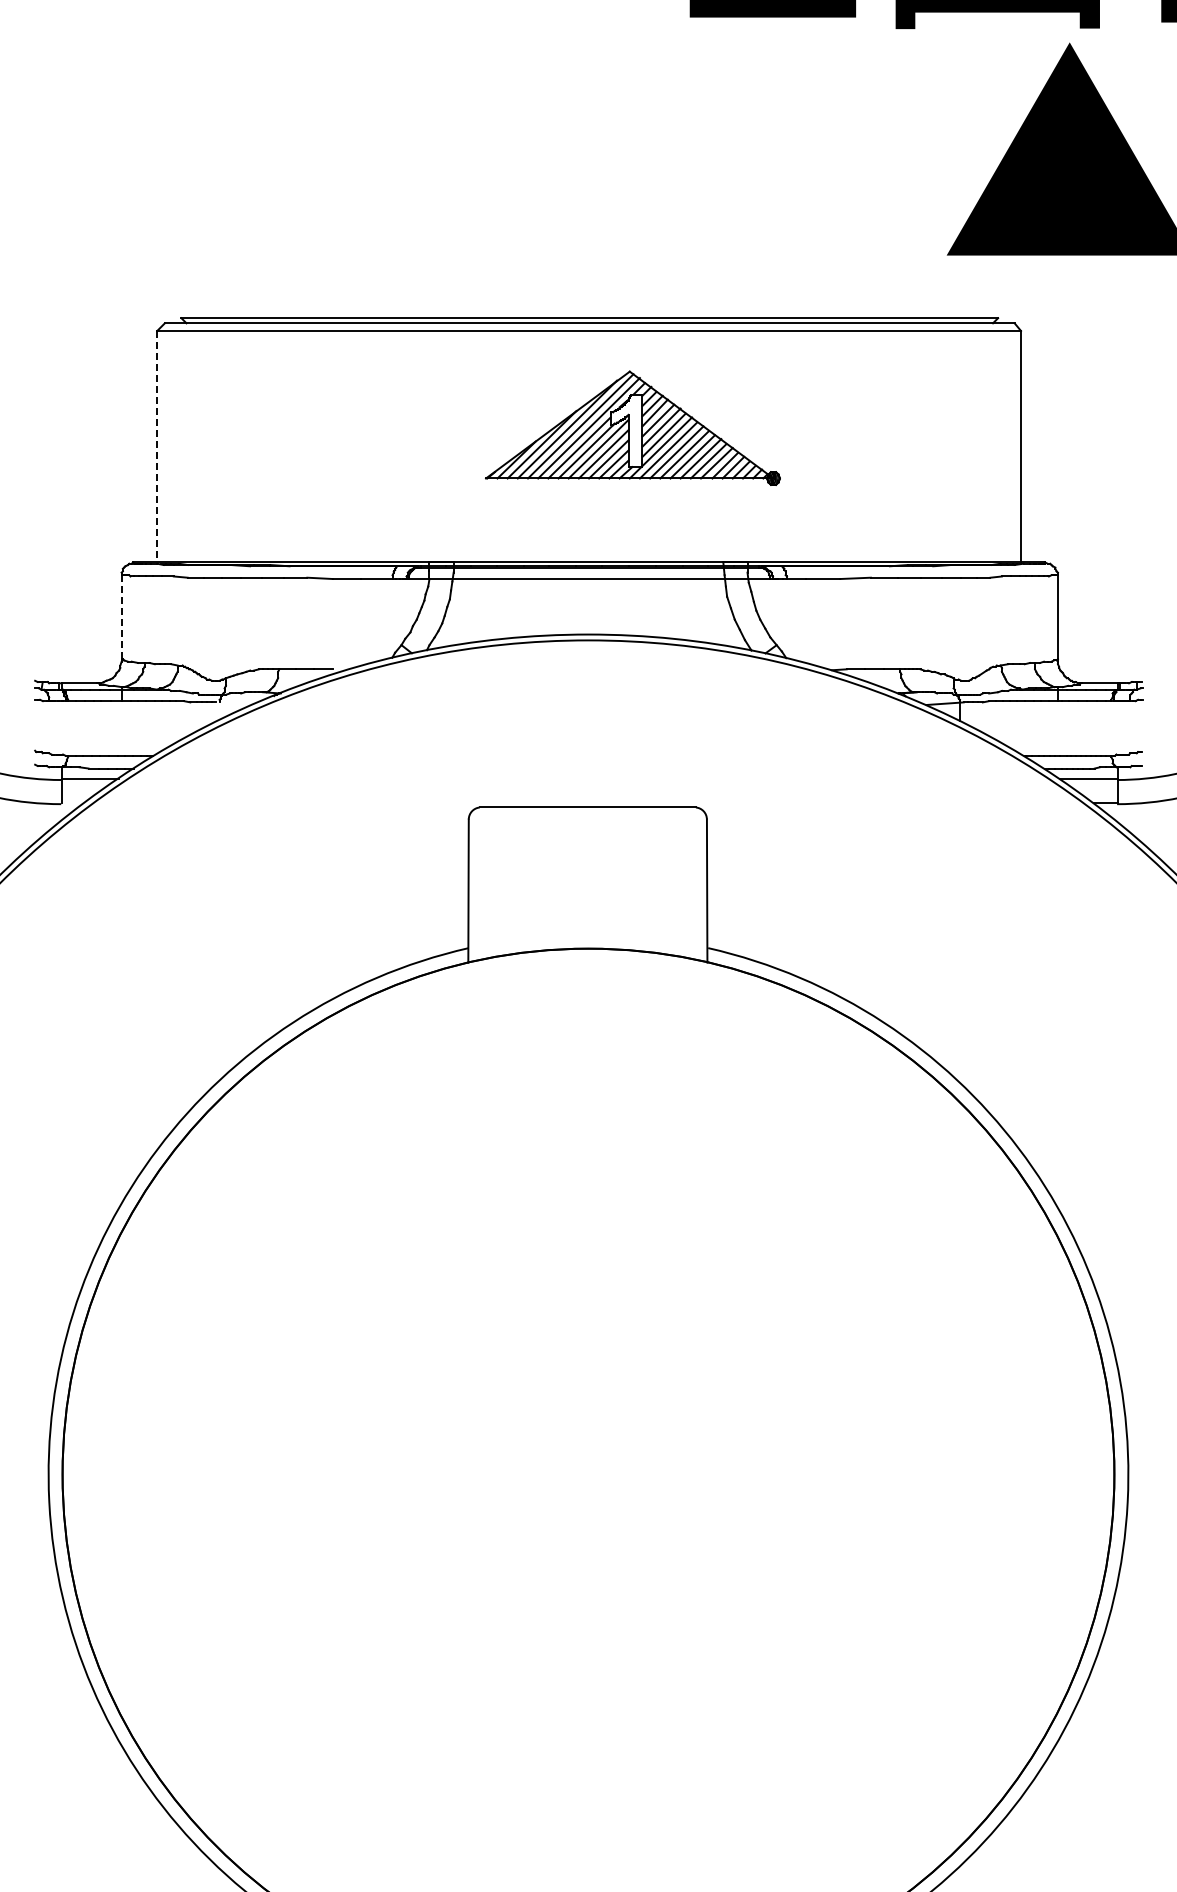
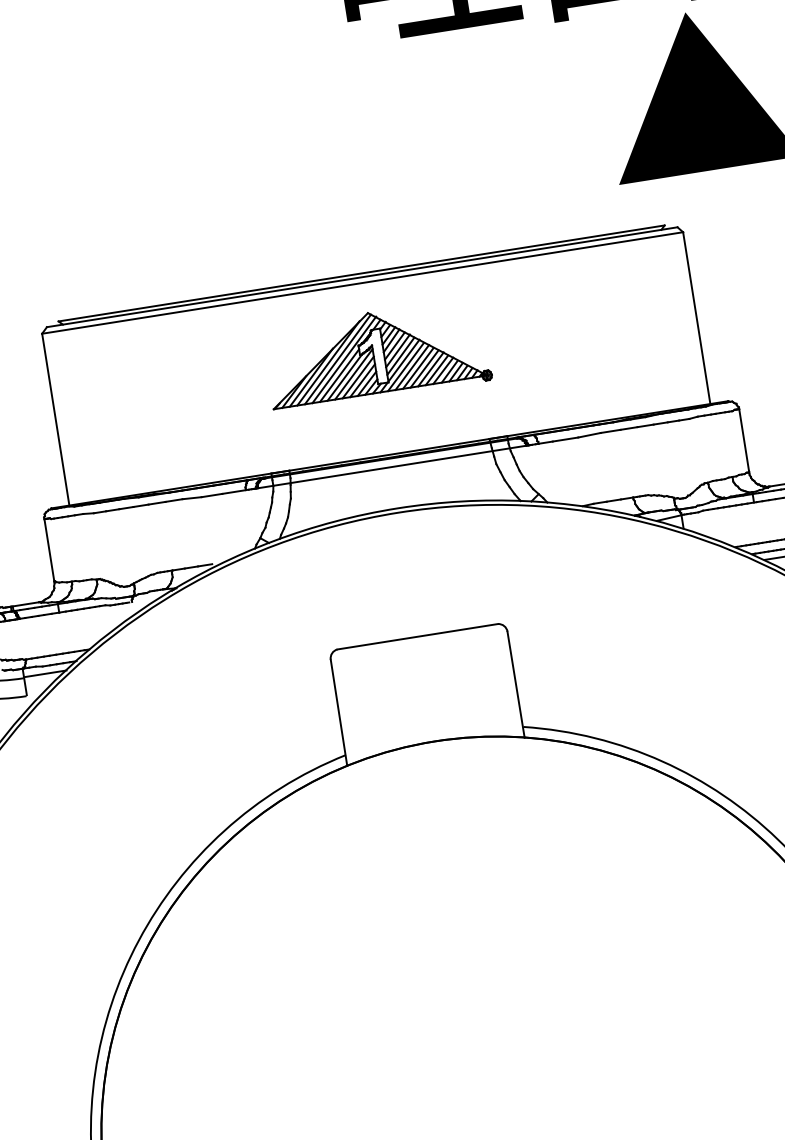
part: (632, 427) -> (376, 354), moved
line: (157, 446) -> (55, 419), dashed -> solid
line: (121, 617) -> (49, 550), dashed -> solid

